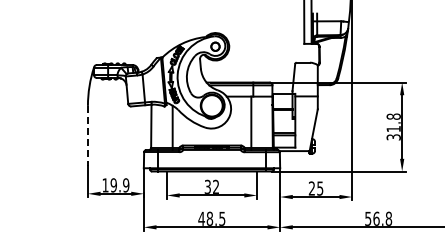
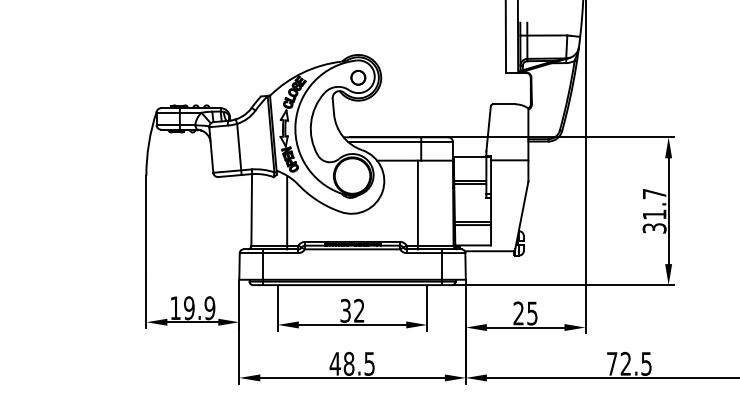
text: (393, 116) -> (654, 193), 31.8 -> 31.7
line: (87, 136) -> (145, 226), dashed -> solid
text: (378, 218) -> (629, 363), 56.8 -> 72.5

